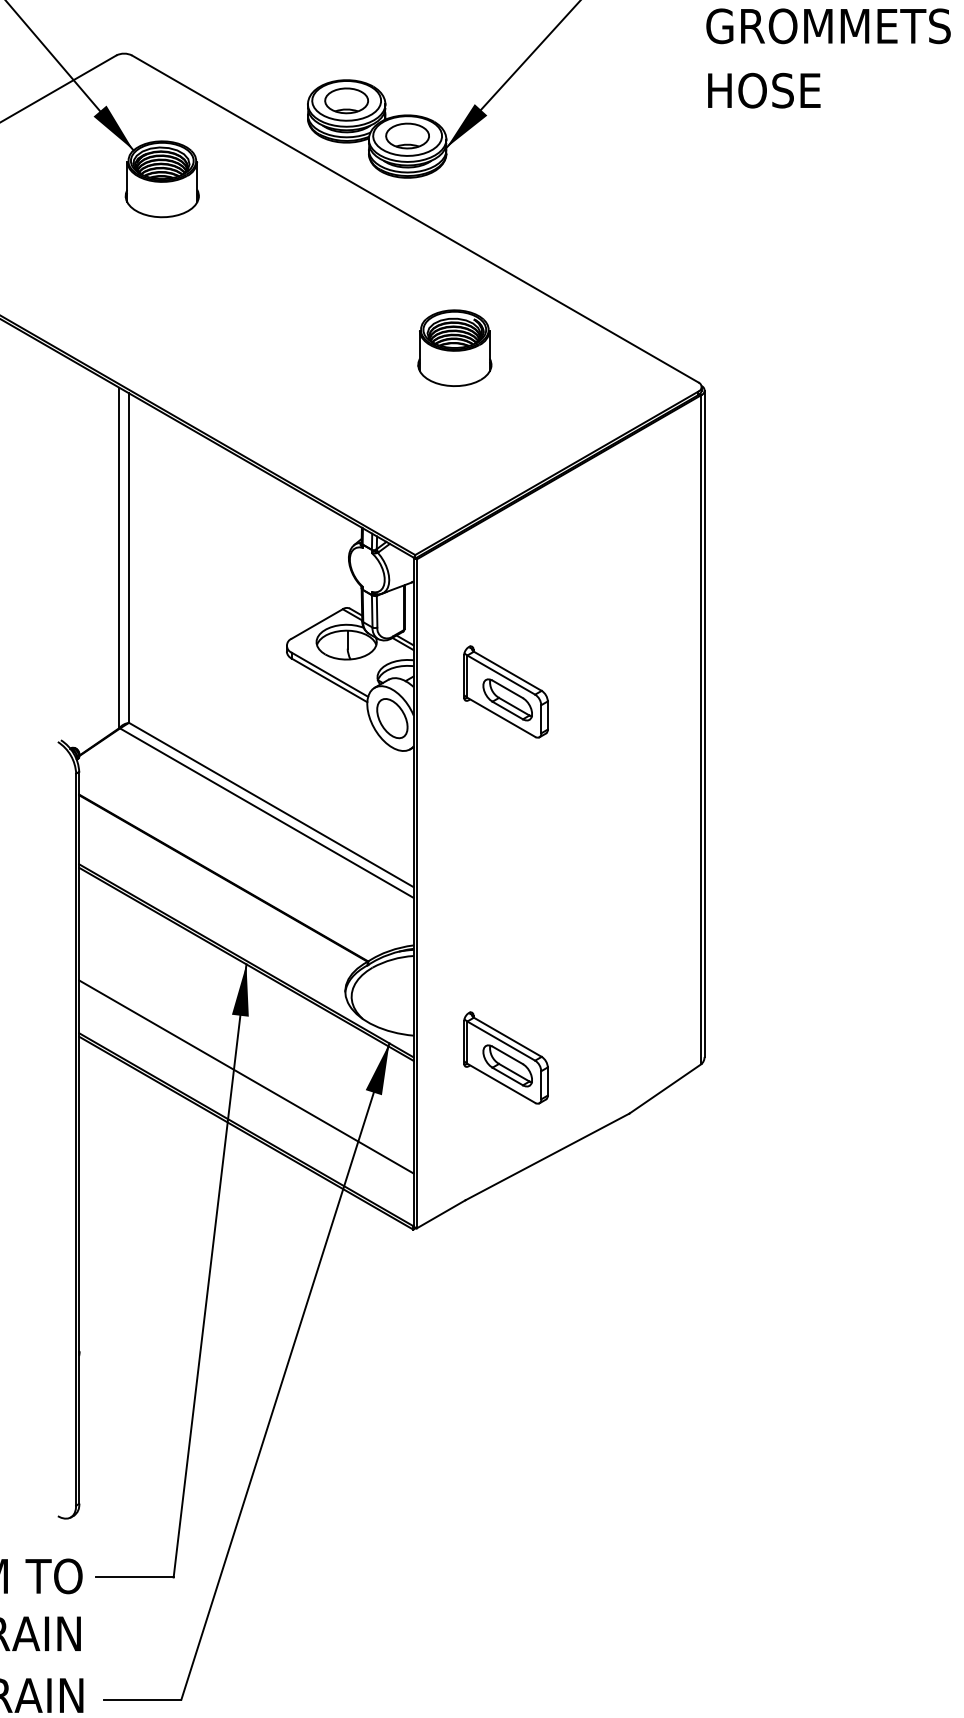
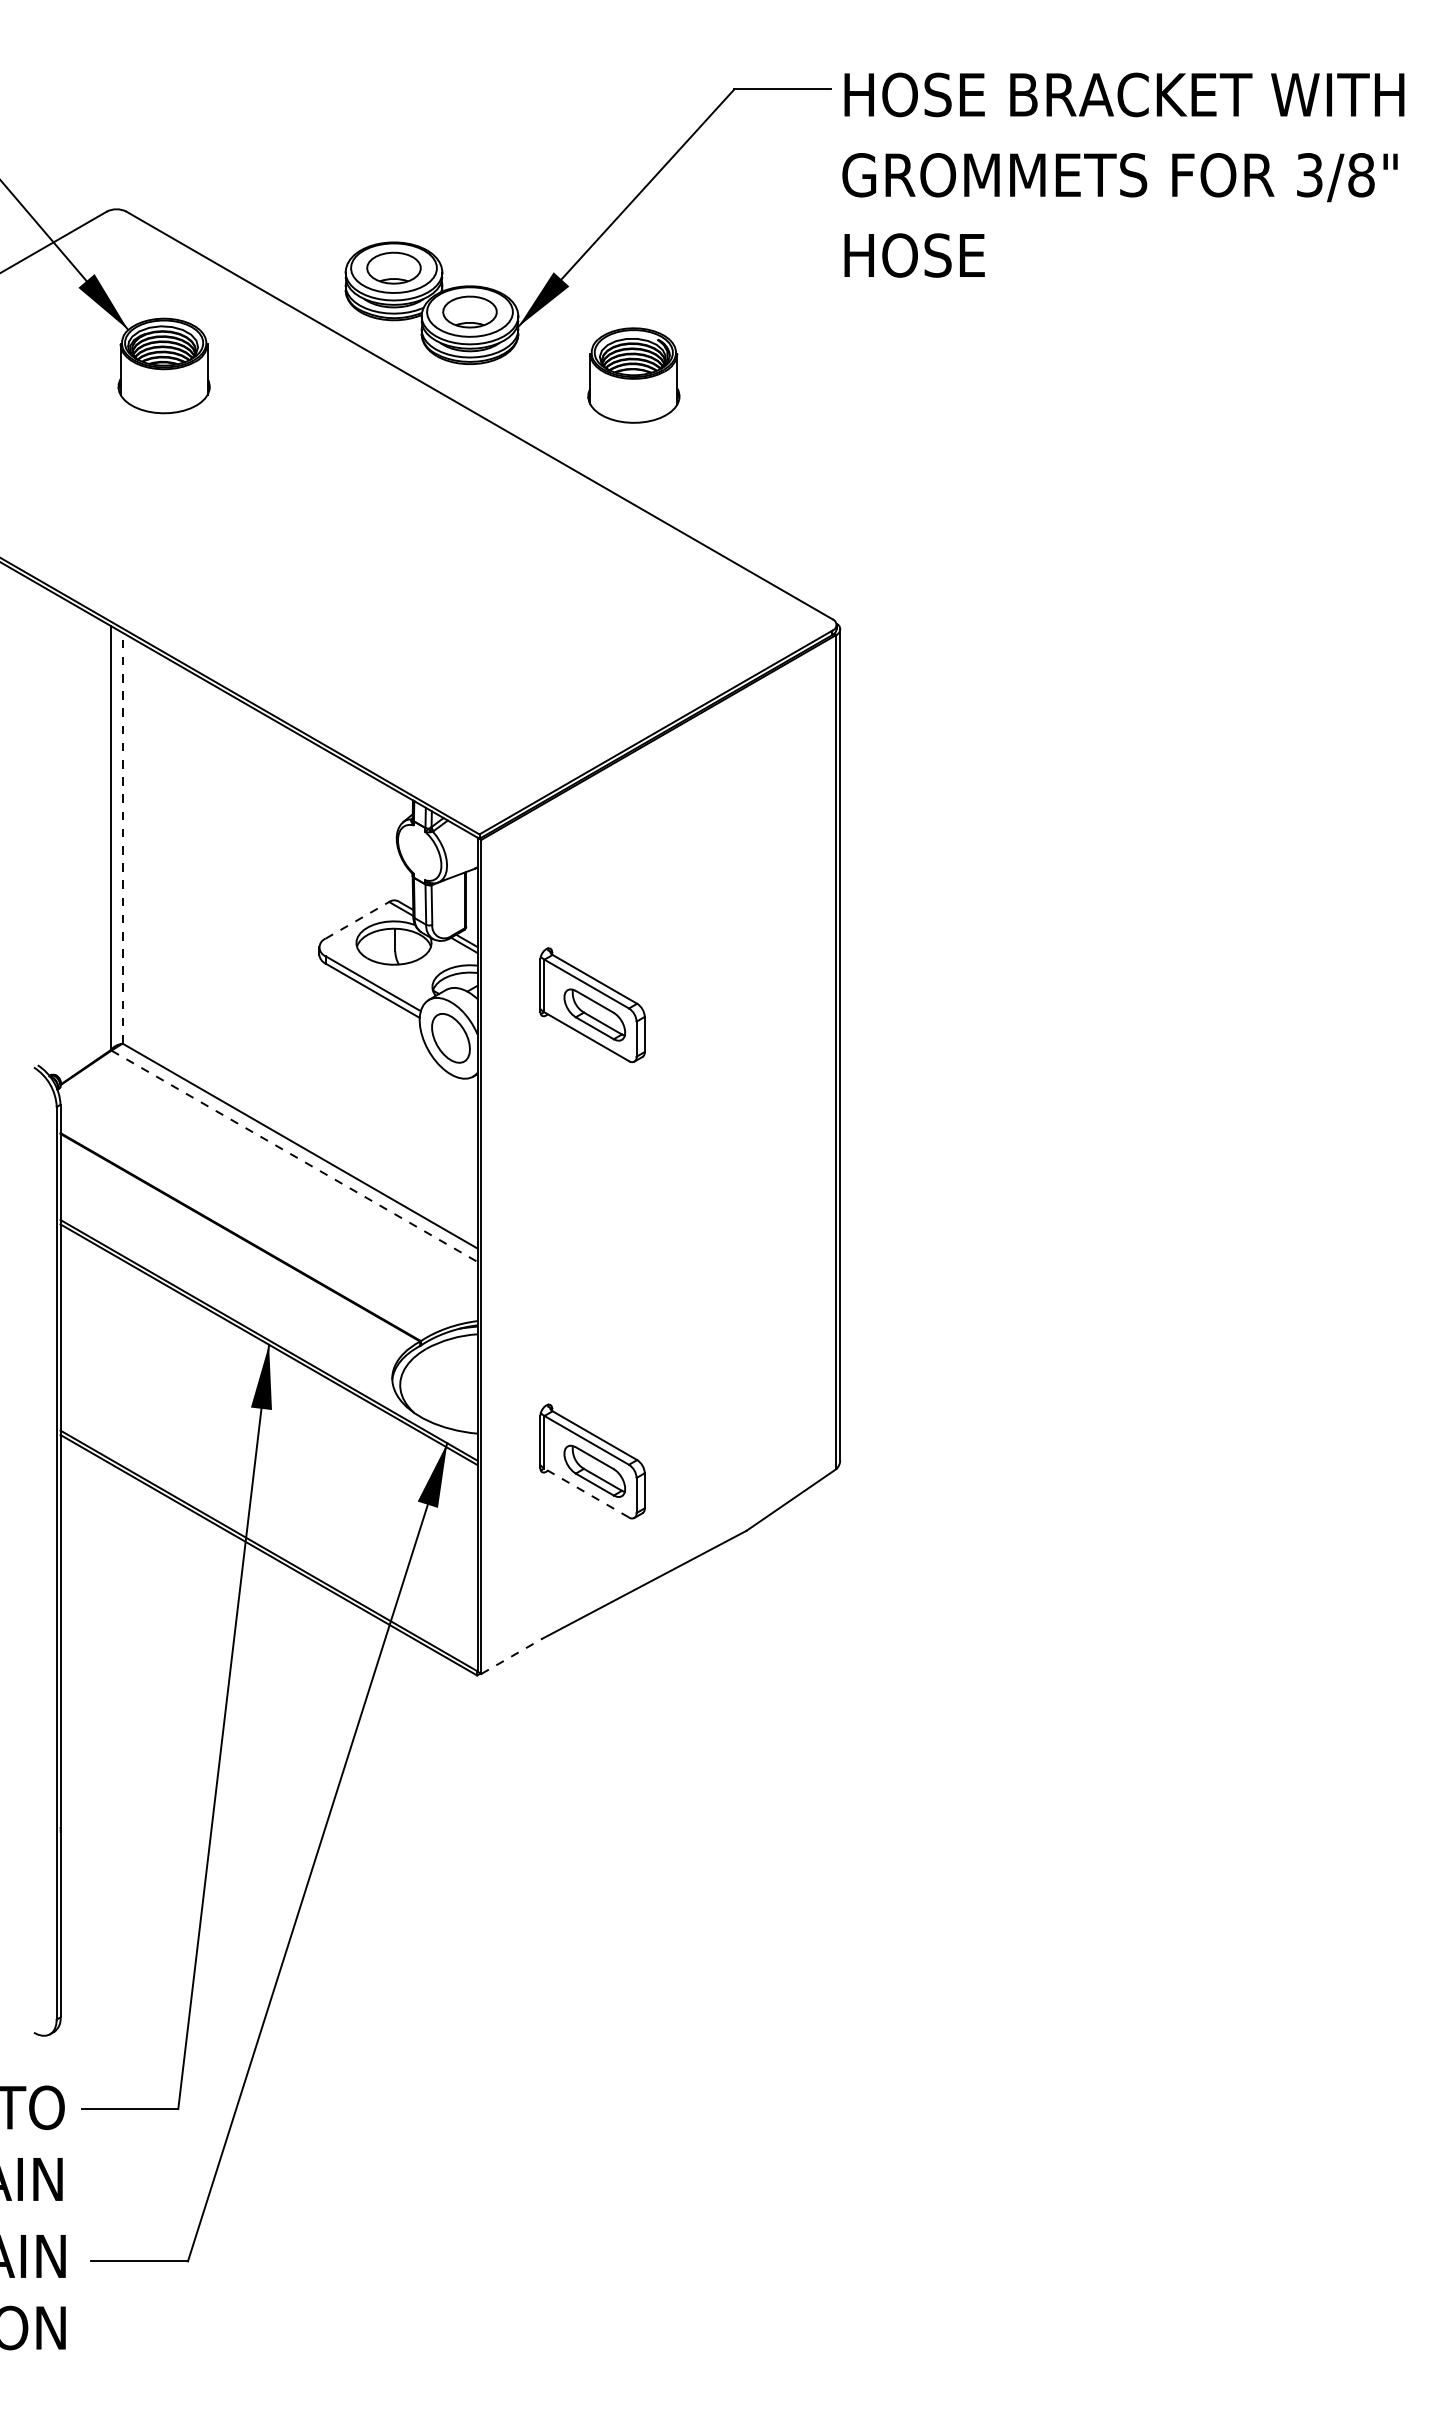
part: (454, 348) -> (633, 375), moved
line: (128, 557) -> (122, 837), solid -> dashed
line: (317, 624) -> (357, 920), solid -> dashed
line: (267, 813) -> (295, 1156), solid -> dashed
line: (246, 1076) -> (268, 1484), removed
line: (501, 1083) -> (586, 1493), solid -> dashed
line: (441, 1214) -> (512, 1656), solid -> dashed

